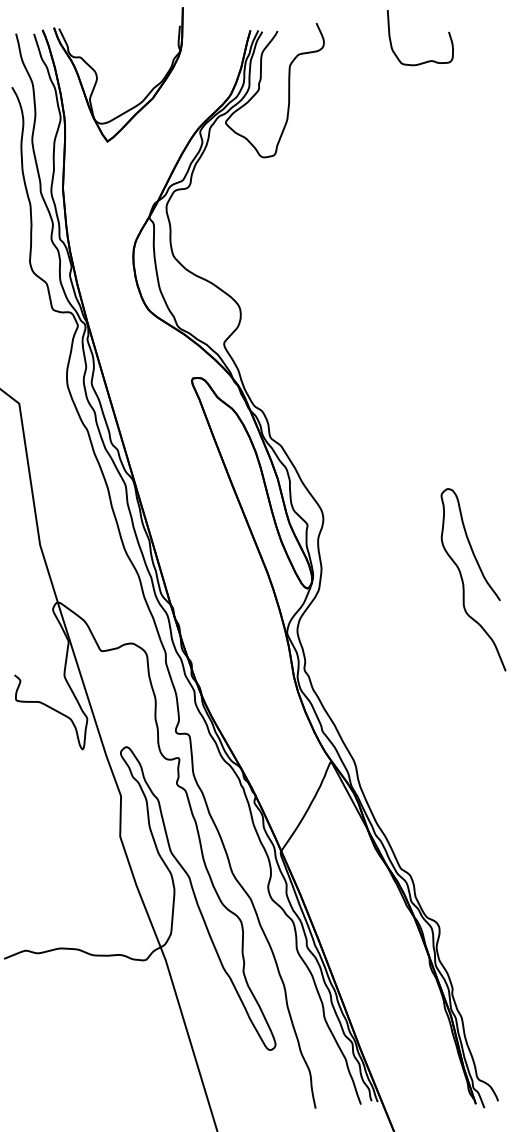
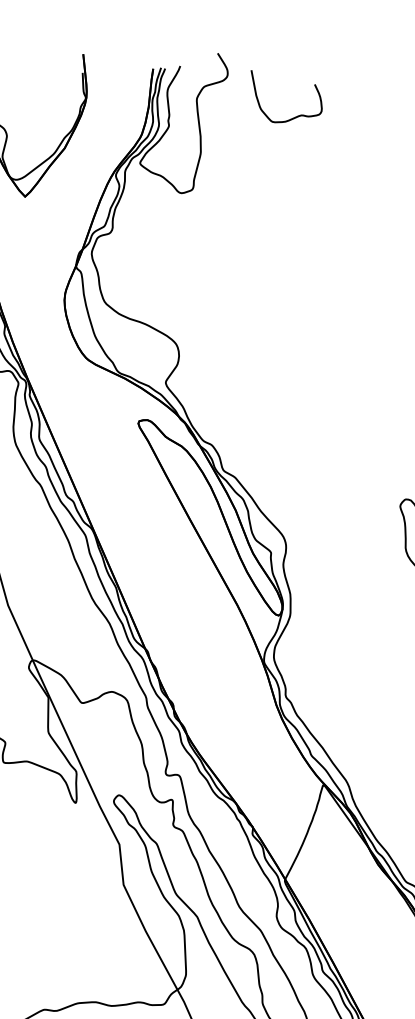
curve: (424, 61) -> (294, 116), moved

